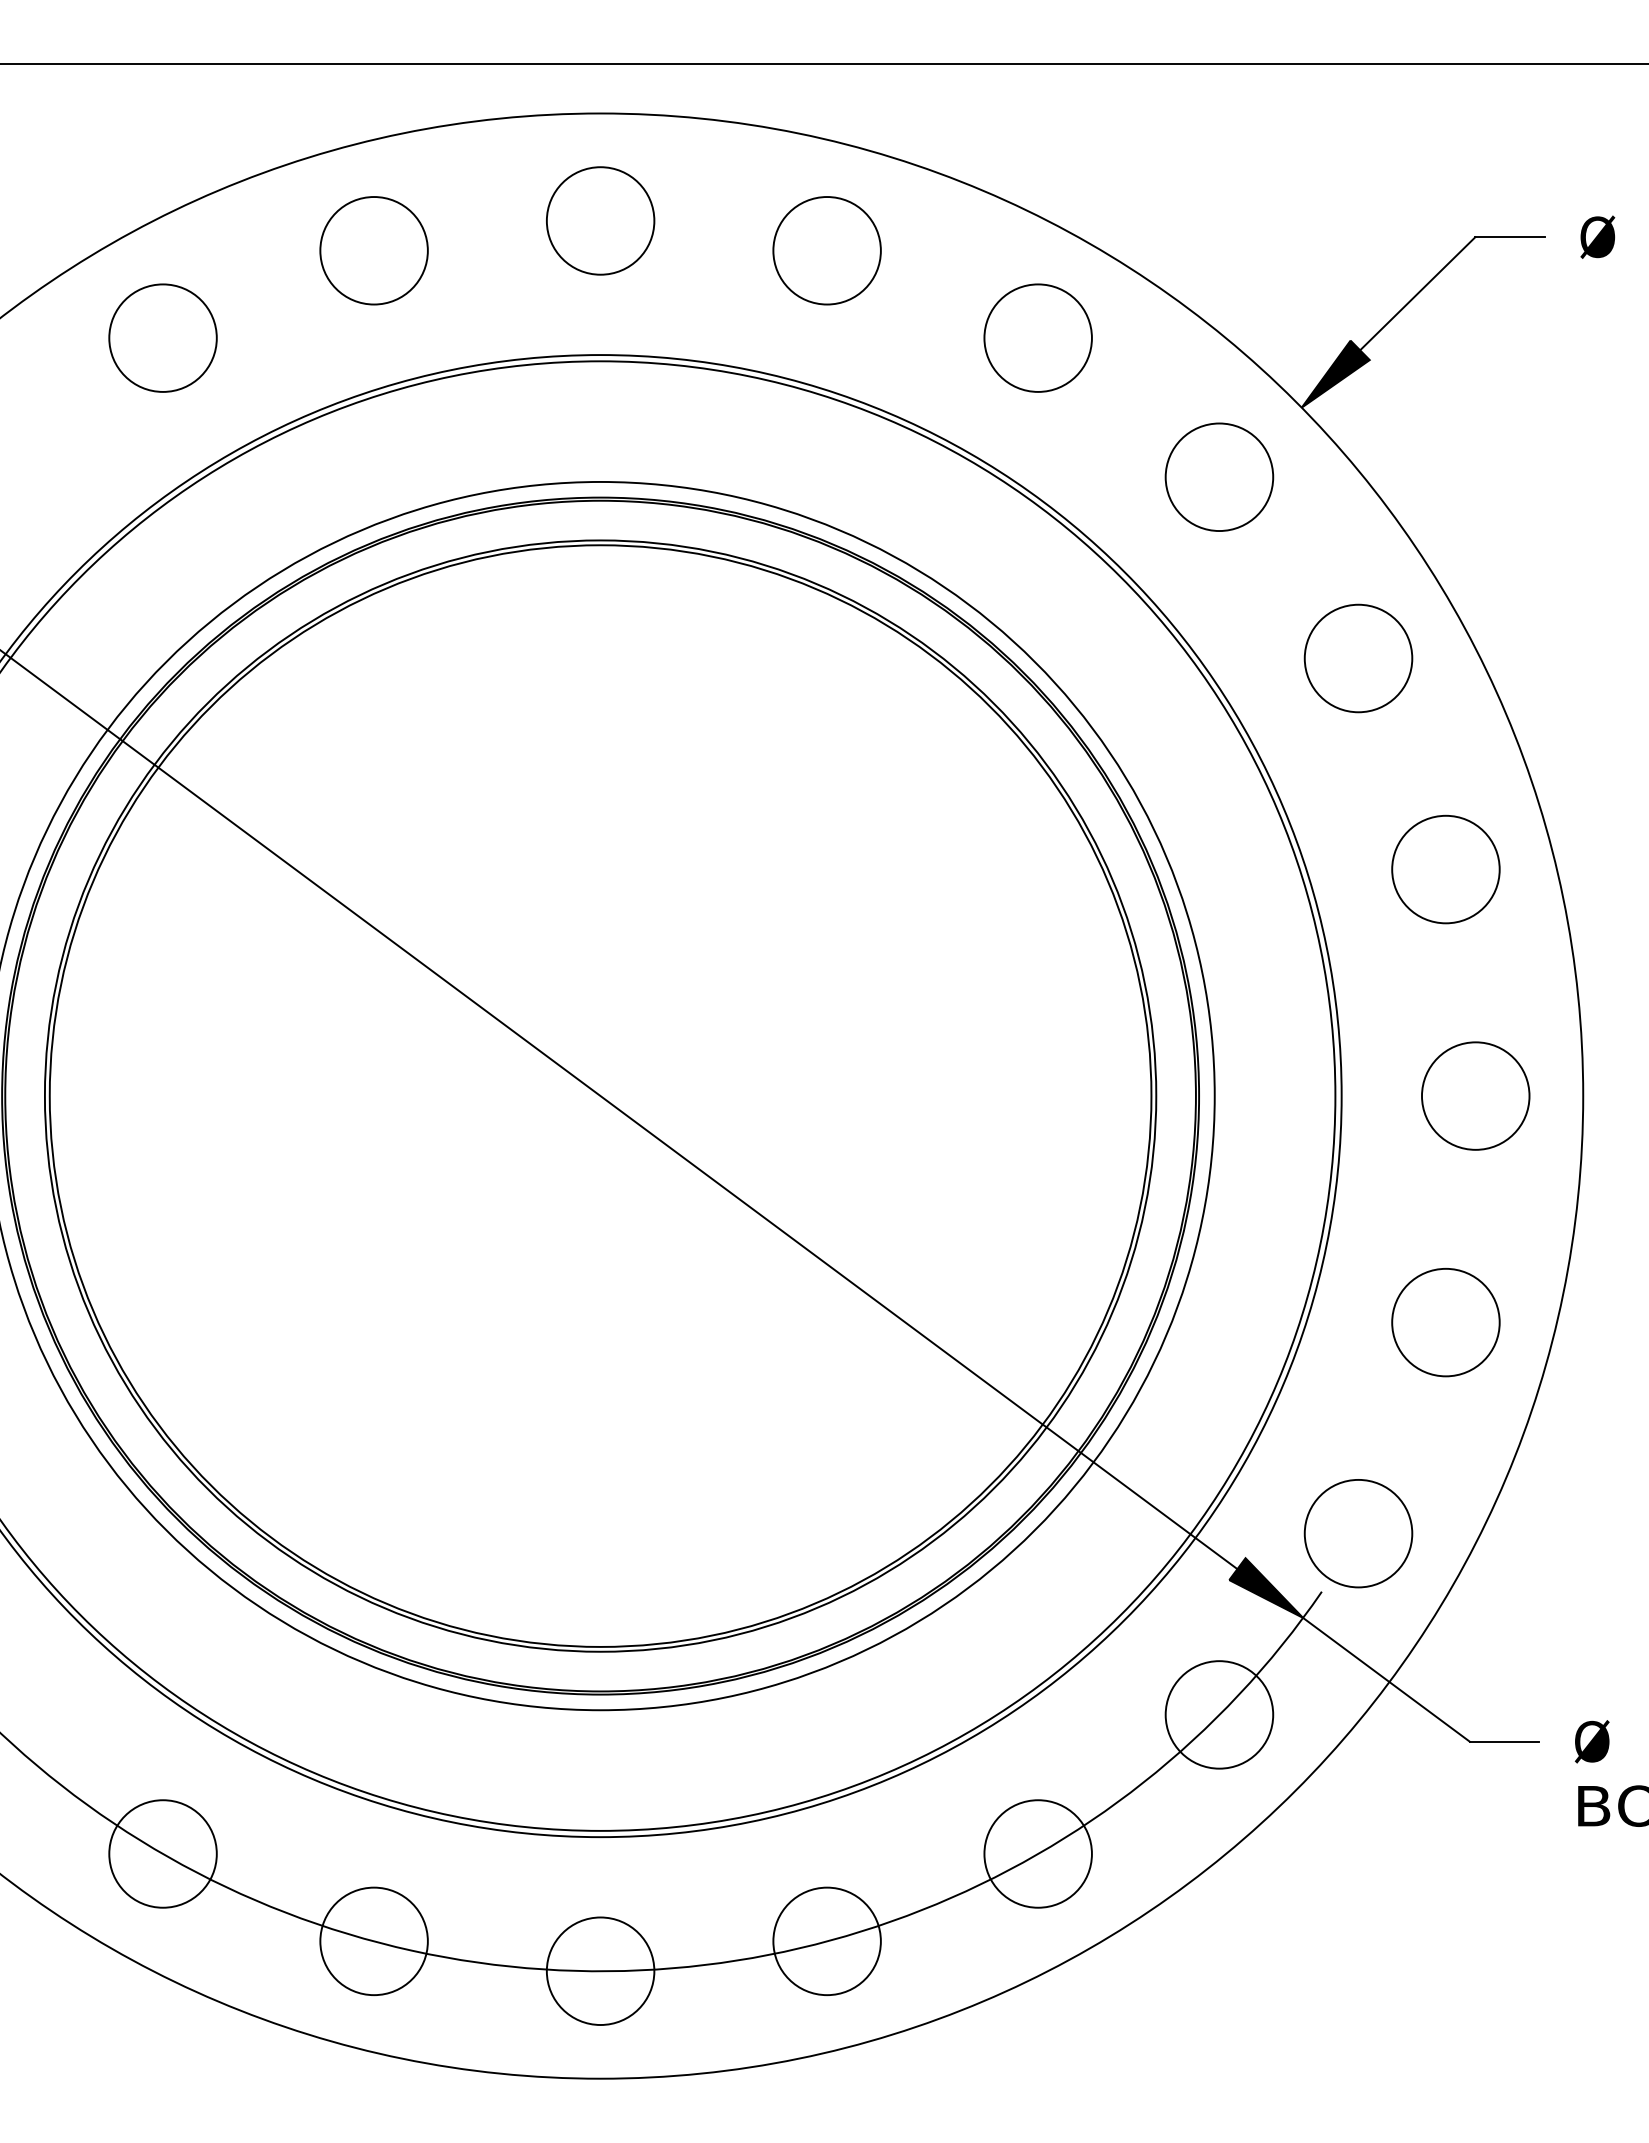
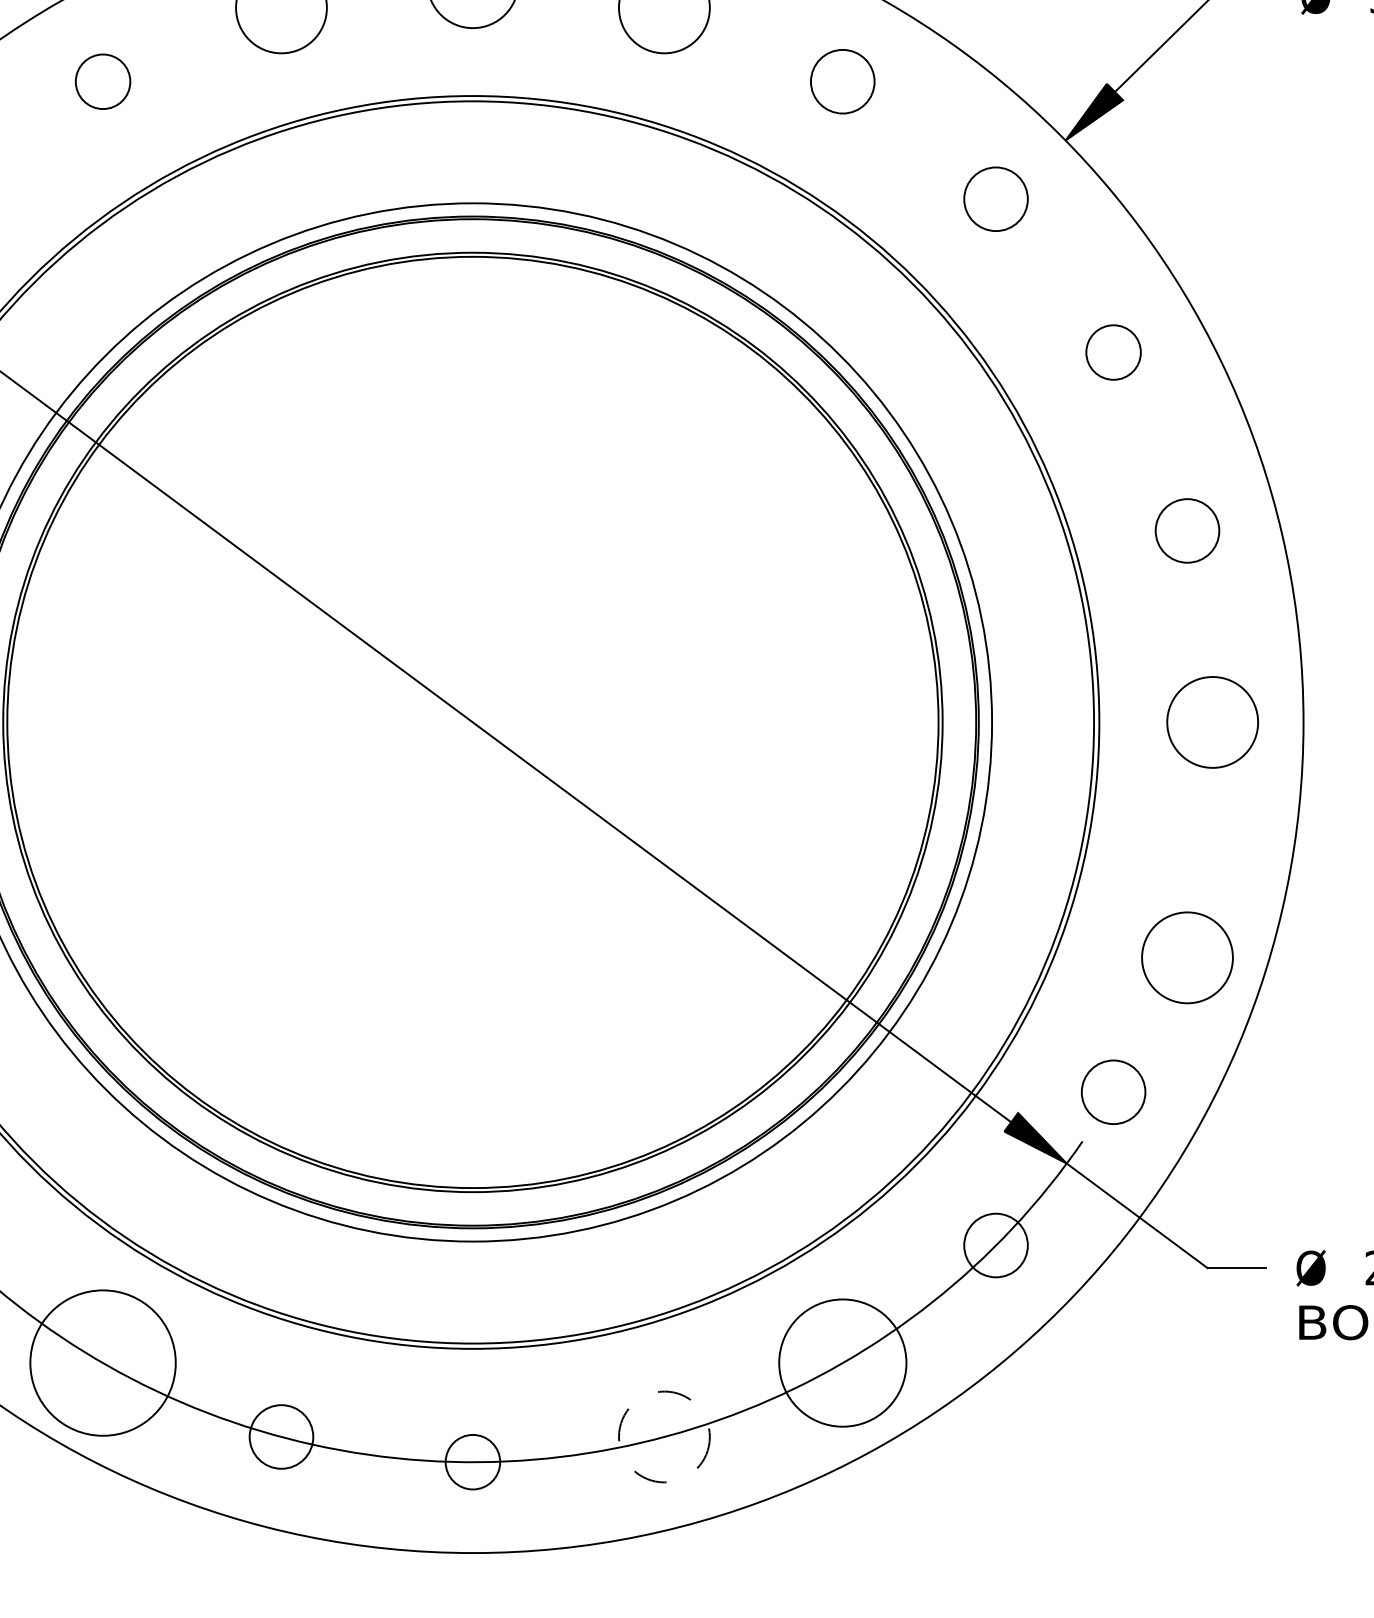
circle: (162, 337) -> (102, 81), size x0.6
circle: (1037, 337) -> (842, 81), size x0.7
circle: (1219, 476) -> (996, 198), size x0.7
circle: (1358, 658) -> (1113, 352), size x0.6
circle: (1445, 869) -> (1187, 530), size x0.7
circle: (1445, 1322) -> (1187, 957), moved
circle: (1358, 1533) -> (1113, 1092), size x0.7
circle: (1219, 1714) -> (996, 1245), size x0.7
circle: (162, 1853) -> (102, 1362), size x1.6
circle: (1037, 1853) -> (842, 1362), size x1.4
circle: (373, 1941) -> (280, 1437), size x0.7
circle: (826, 1941) -> (663, 1437), solid -> dashed
circle: (600, 1971) -> (472, 1462), size x0.6

